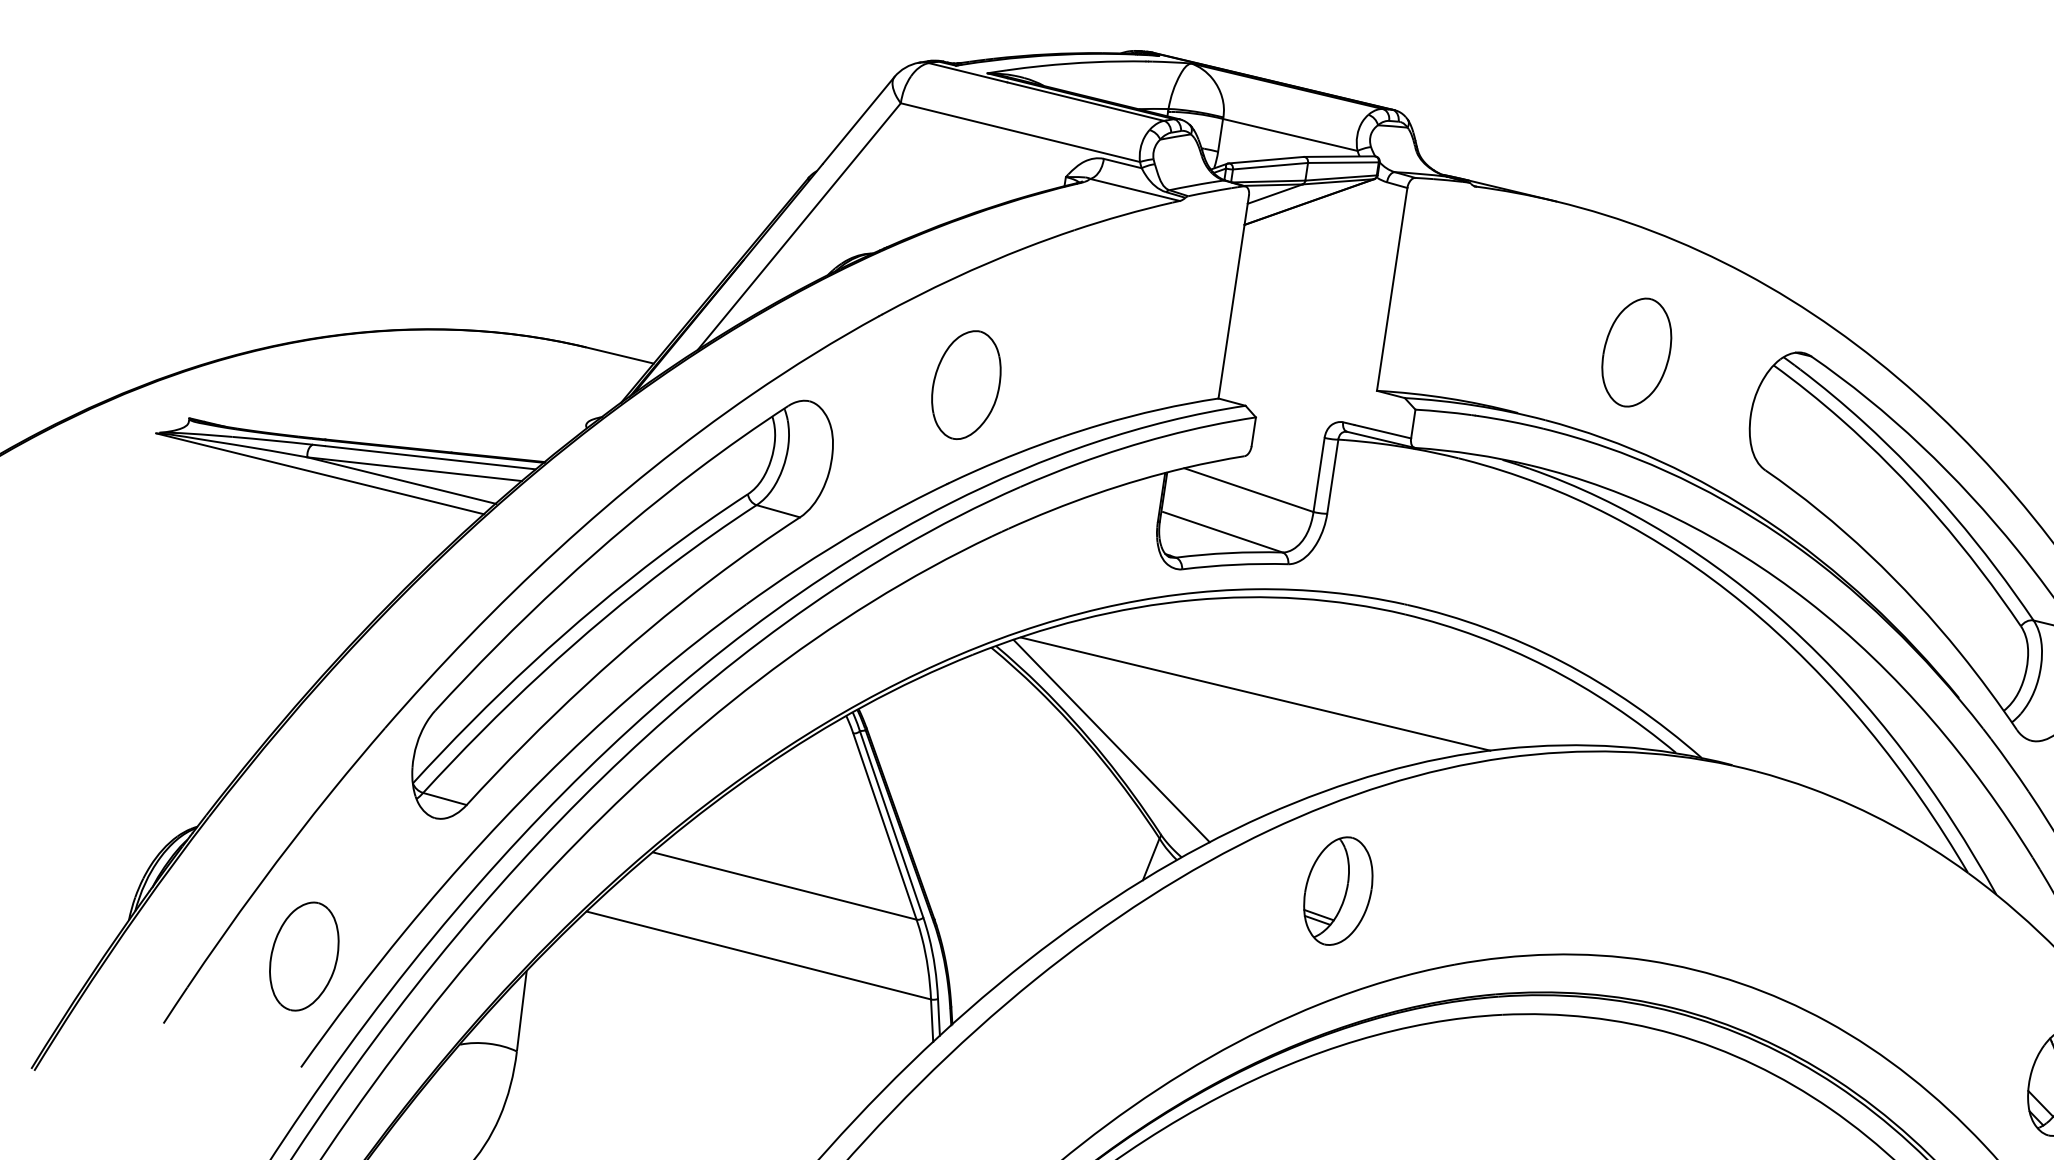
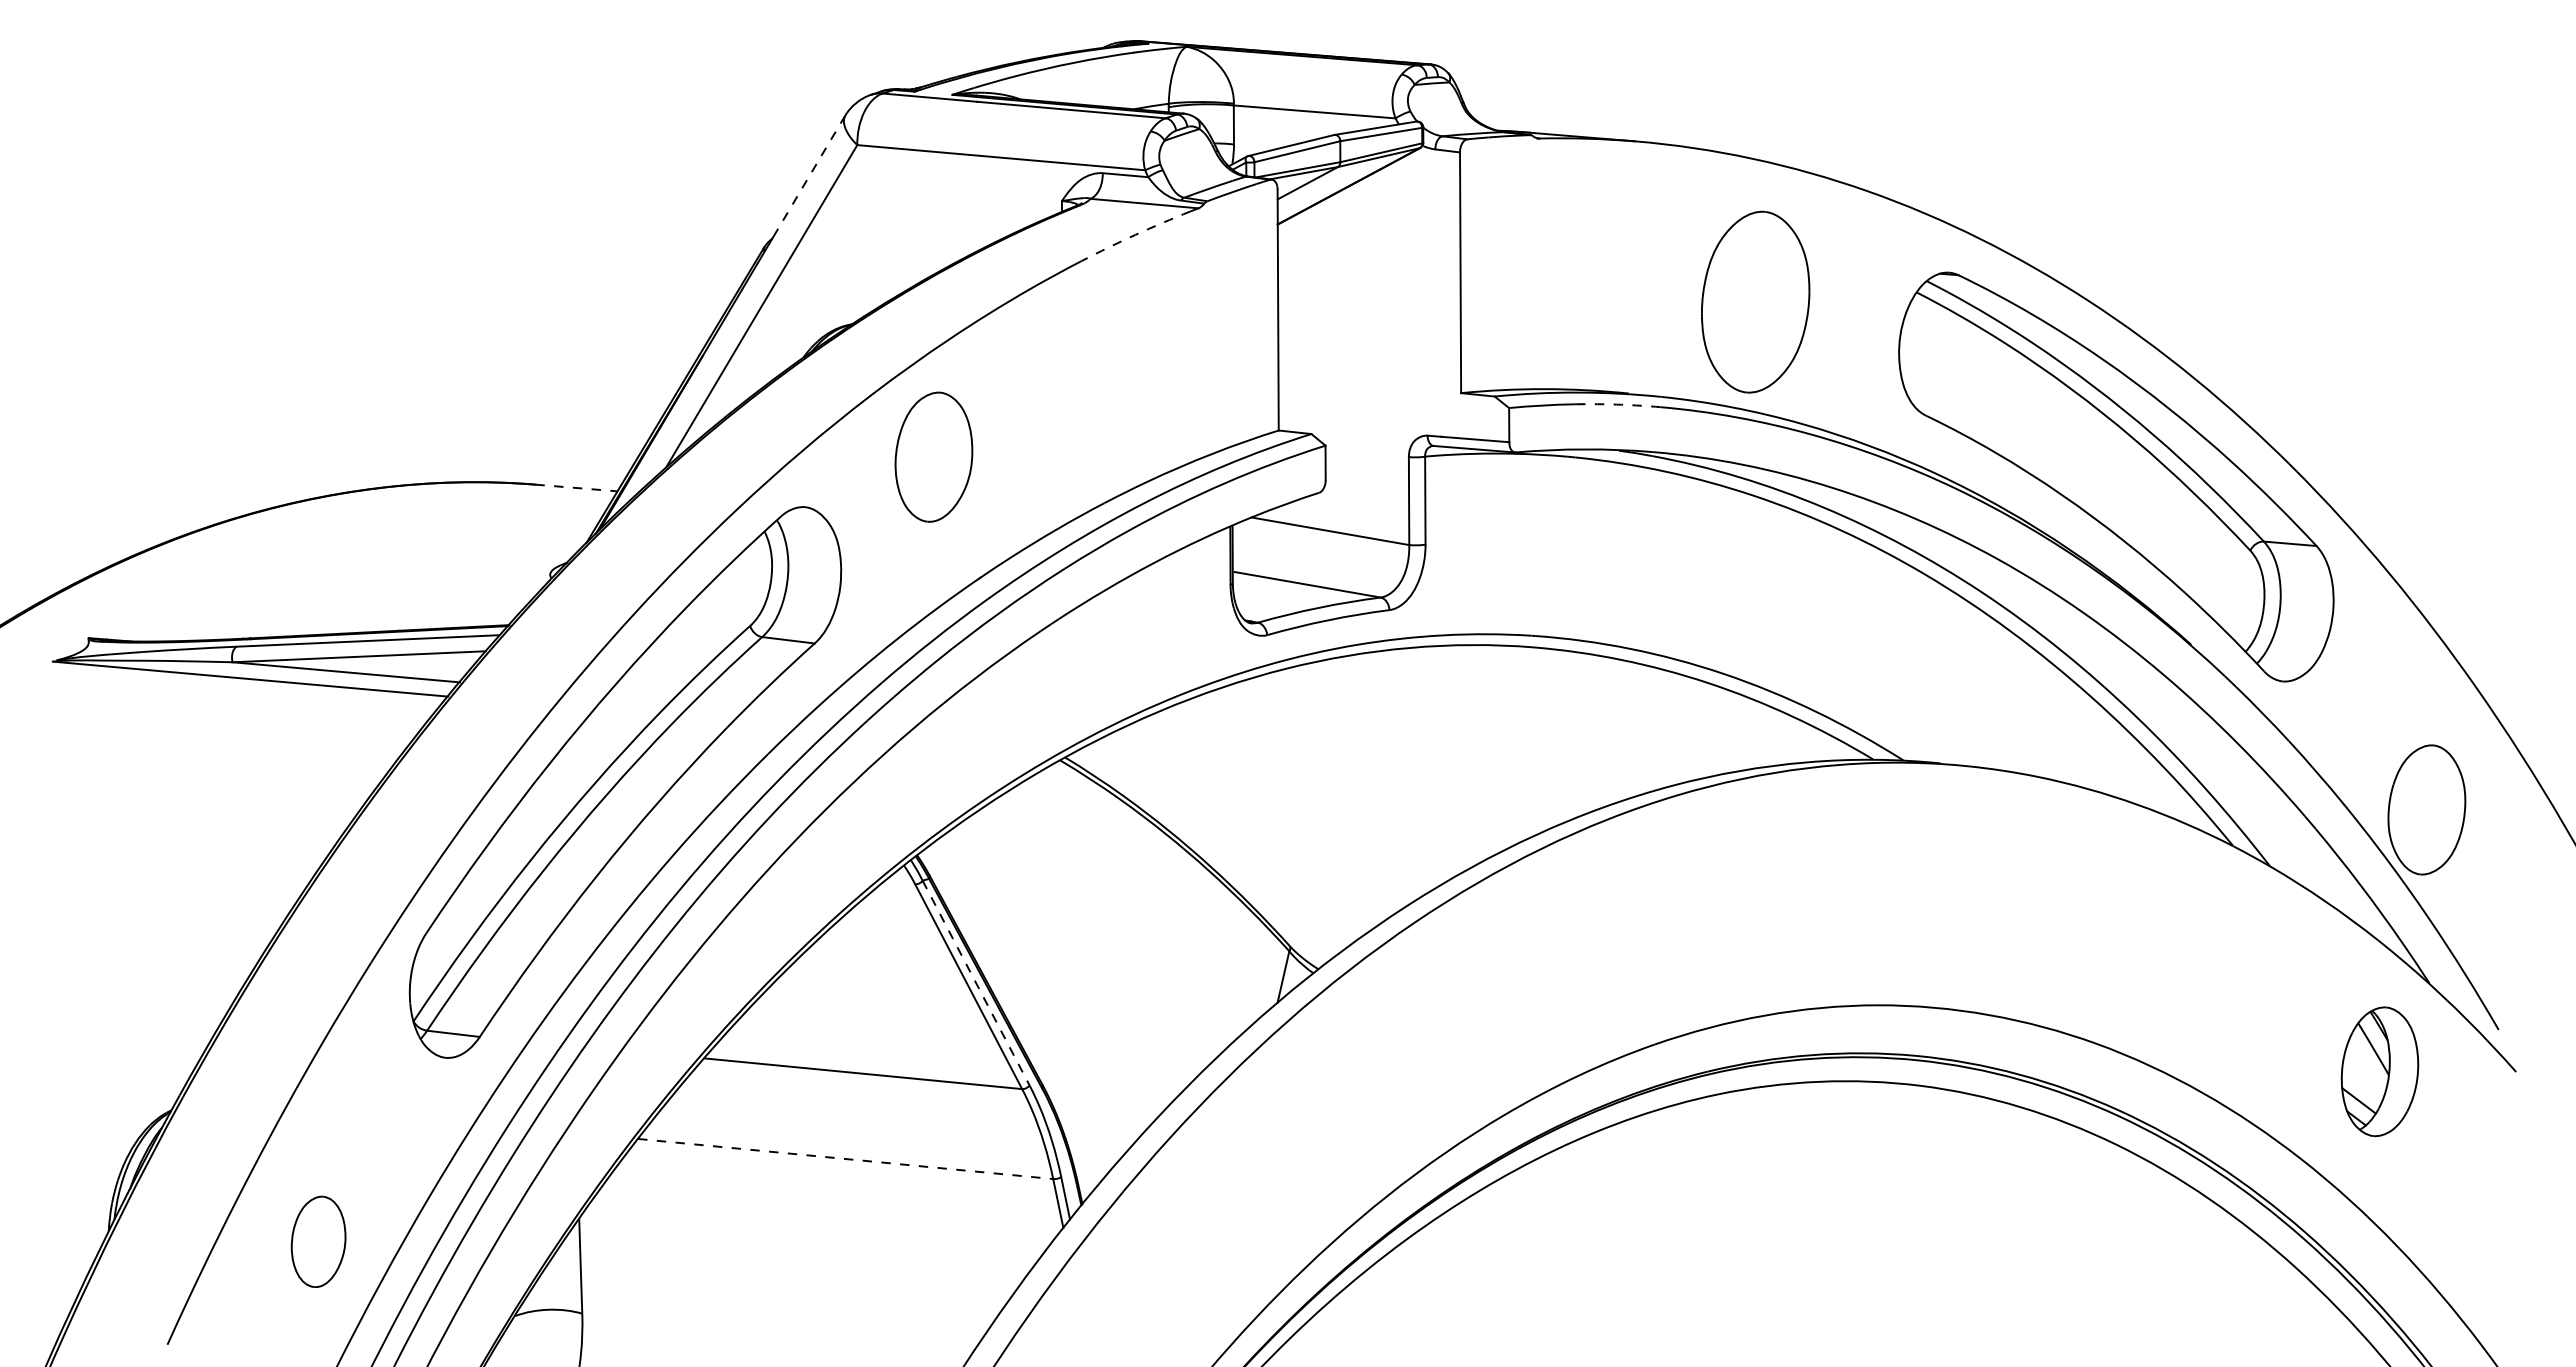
line: (858, 120) -> (811, 172), solid -> dashed
arc: (1123, 214) -> (1135, 234), solid -> dashed
part: (1636, 352) -> (1755, 301), size x1.4
line: (619, 355) -> (576, 488), solid -> dashed
part: (966, 384) -> (933, 456), moved
arc: (1510, 421) -> (1621, 404), solid -> dashed
line: (1255, 693) -> (1374, 766), removed
line: (1111, 740) -> (1216, 846), removed
line: (891, 824) -> (976, 983), solid -> dashed
part: (1338, 891) -> (1506, 980), removed
line: (758, 955) -> (845, 1159), solid -> dashed
part: (304, 956) -> (318, 1241), size x0.7

